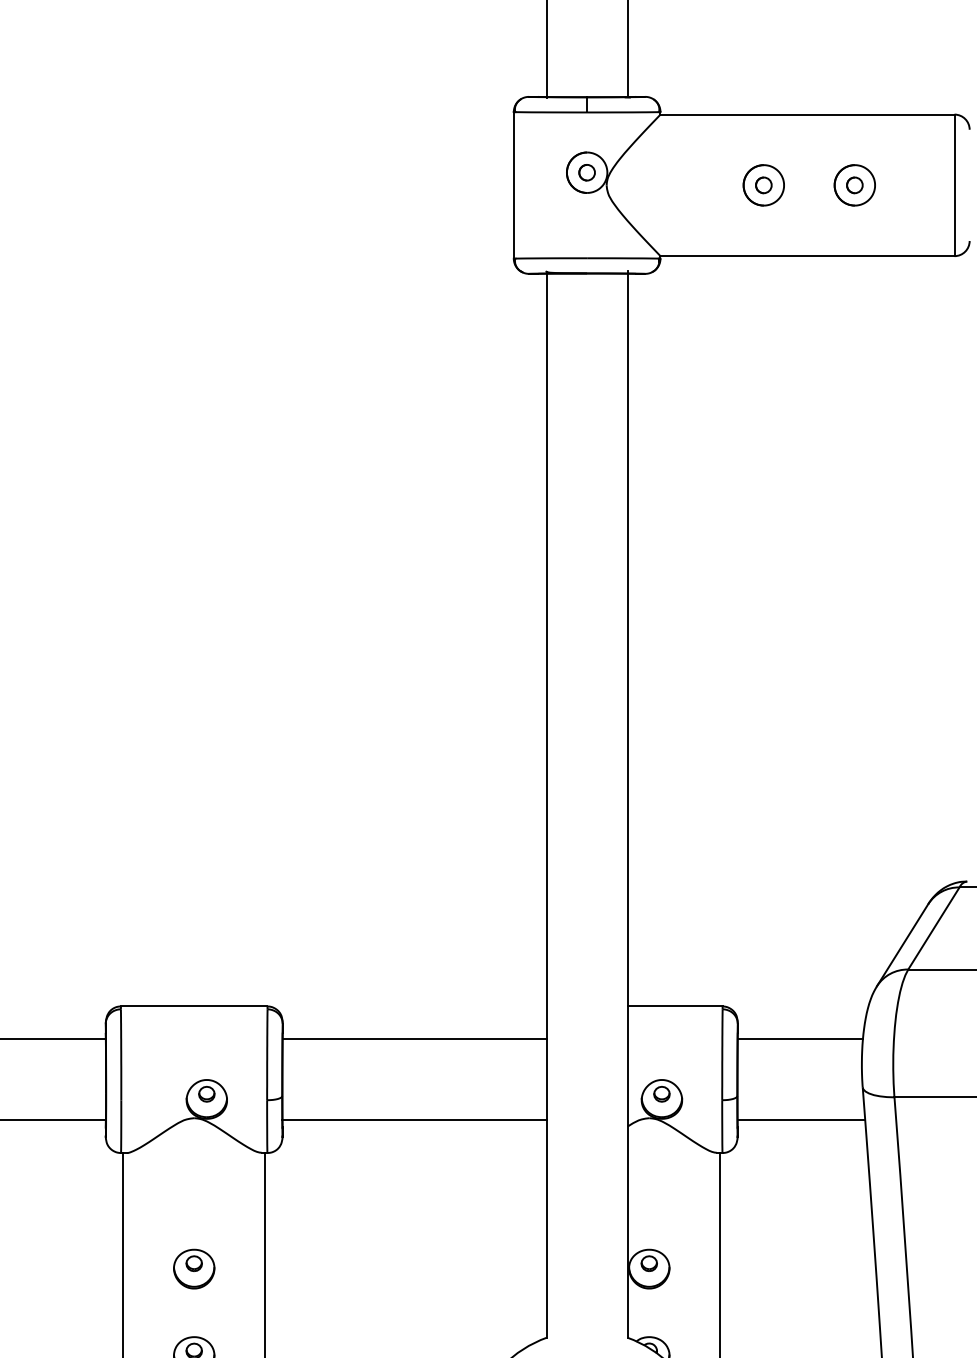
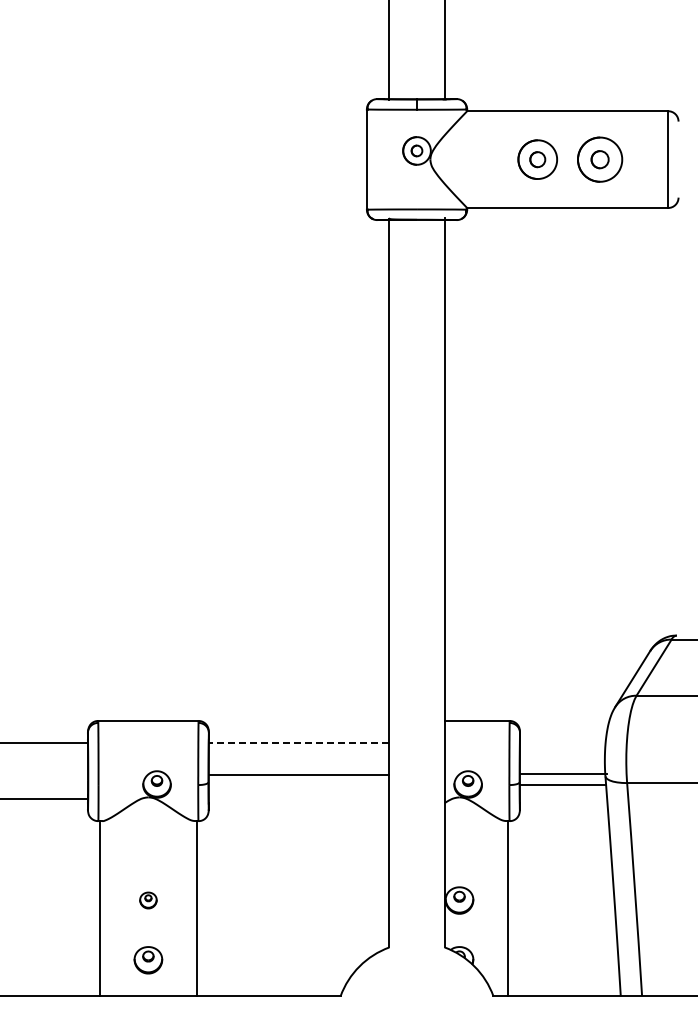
part: (763, 185) -> (537, 159), size x1.4
part: (854, 185) -> (599, 159), size x1.6
line: (413, 1039) -> (298, 743), solid -> dashed
line: (799, 1039) -> (562, 785), moved
line: (413, 1119) -> (298, 774), moved
line: (801, 1119) -> (563, 773), moved
part: (194, 1269) -> (148, 900), size x0.6

